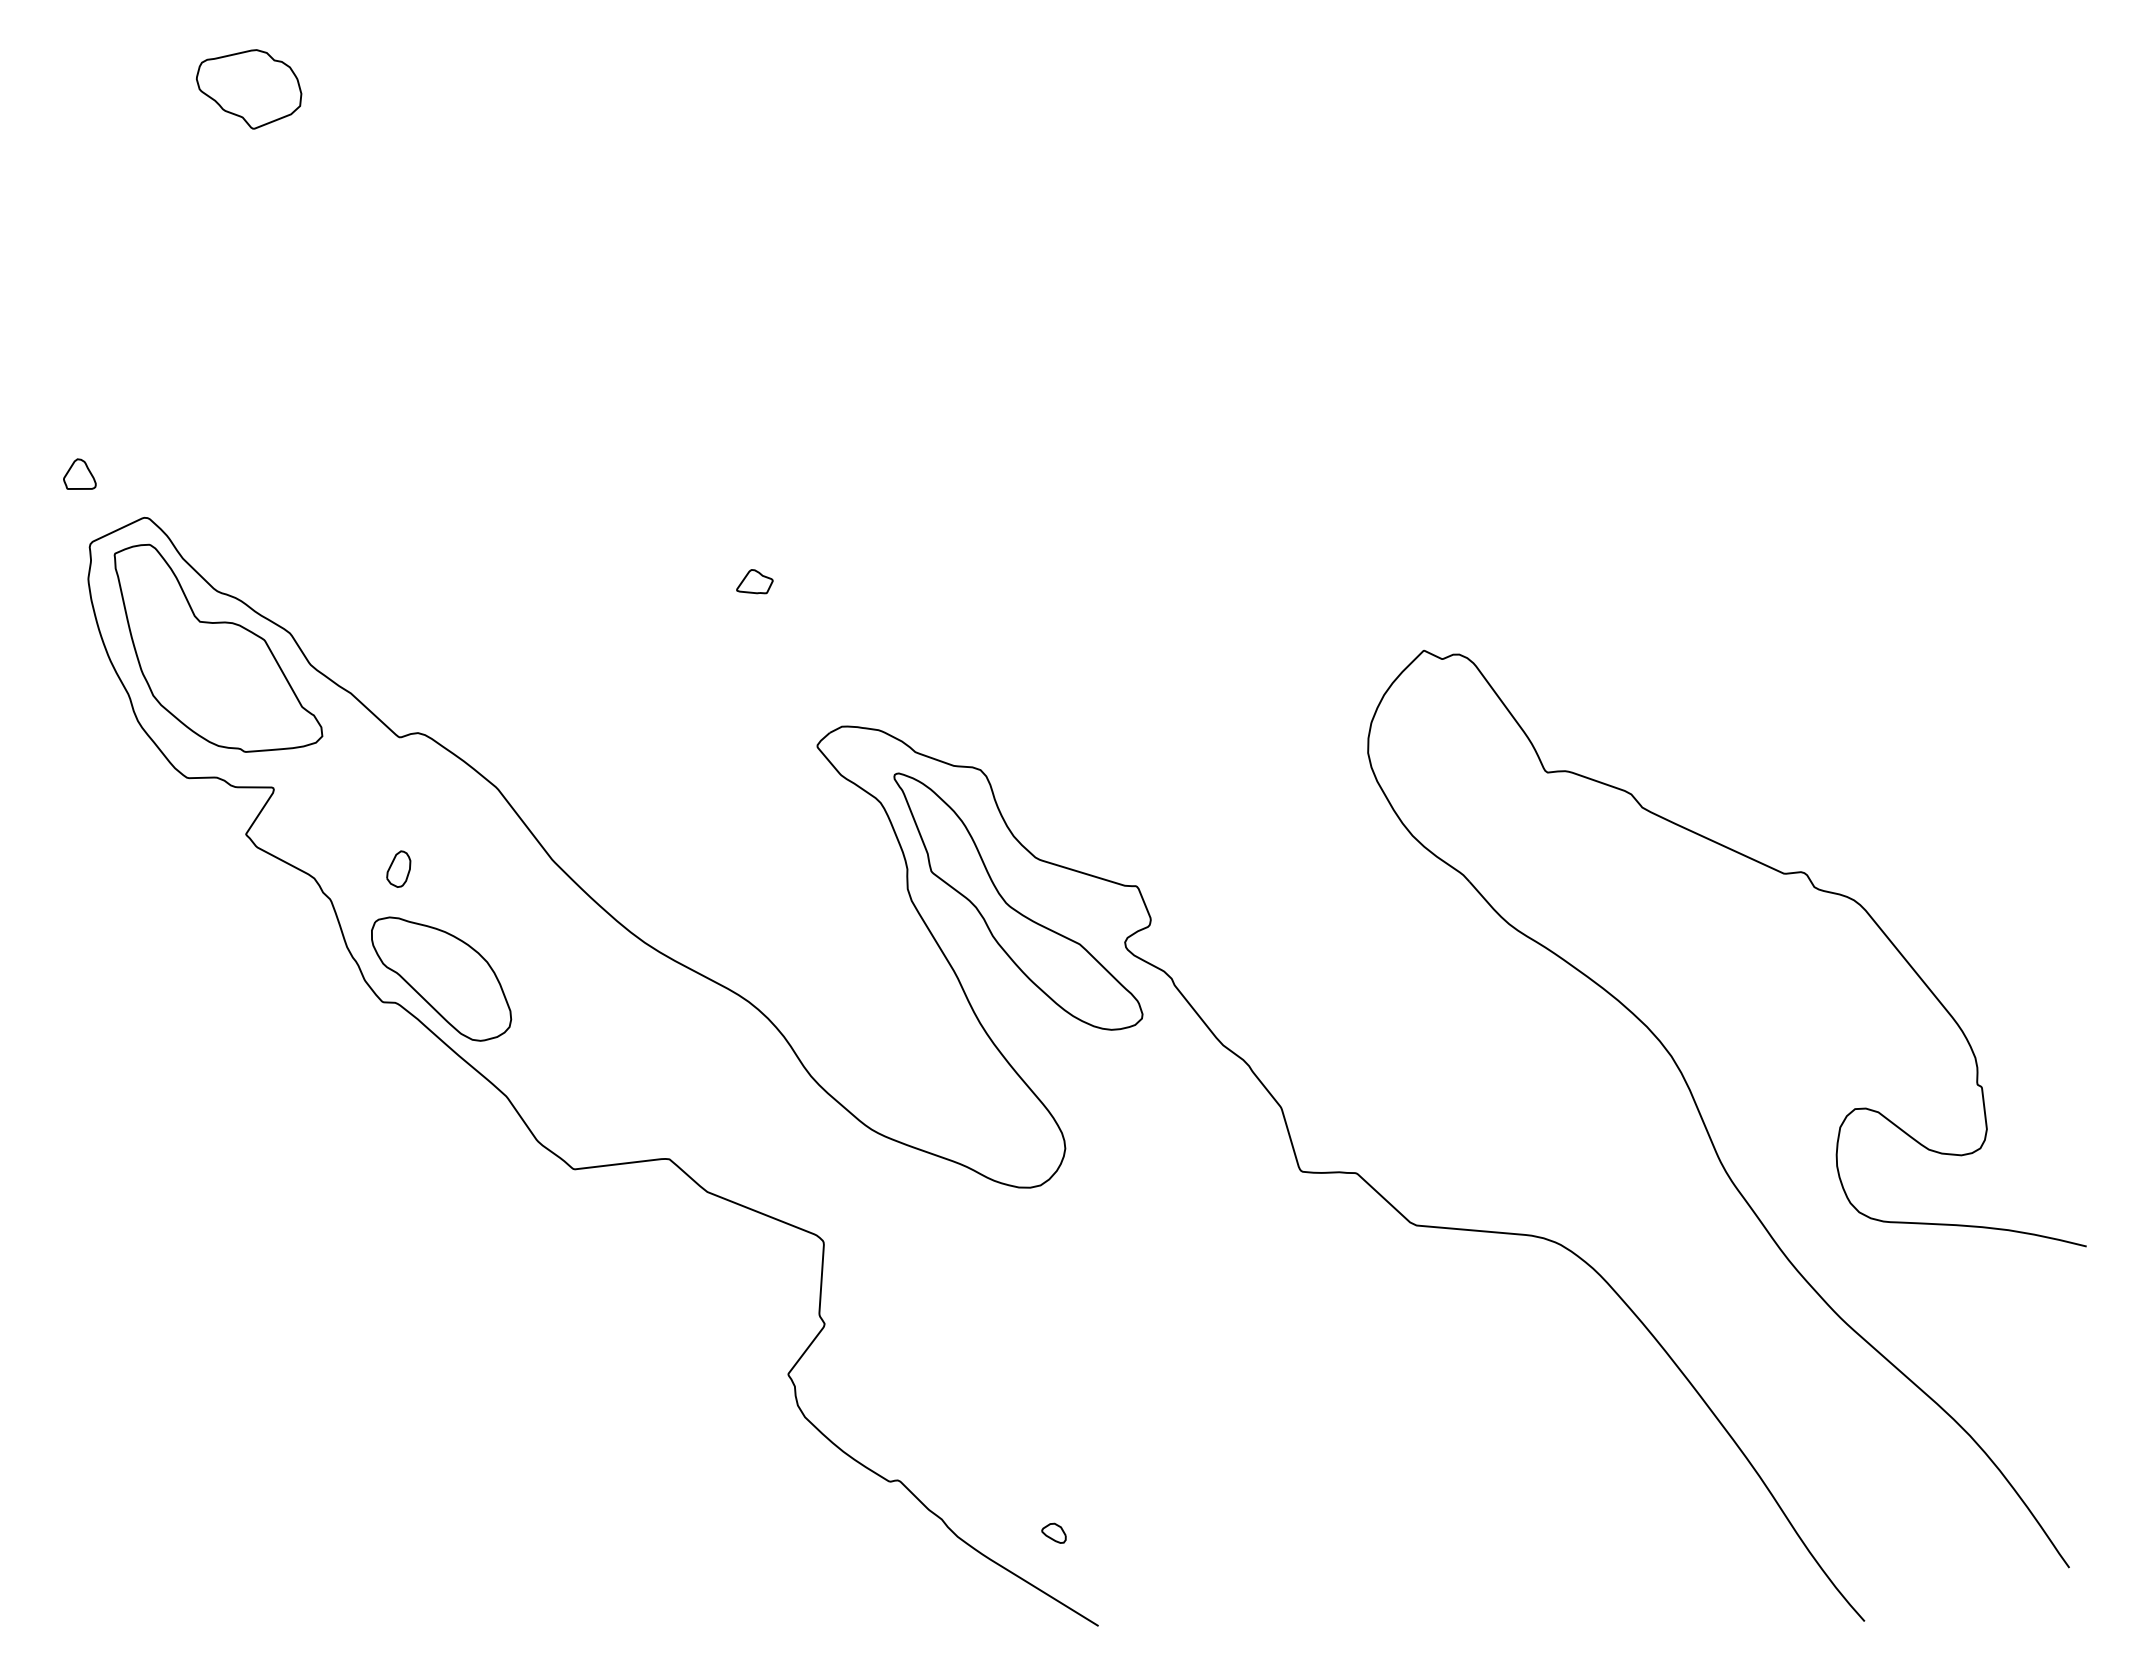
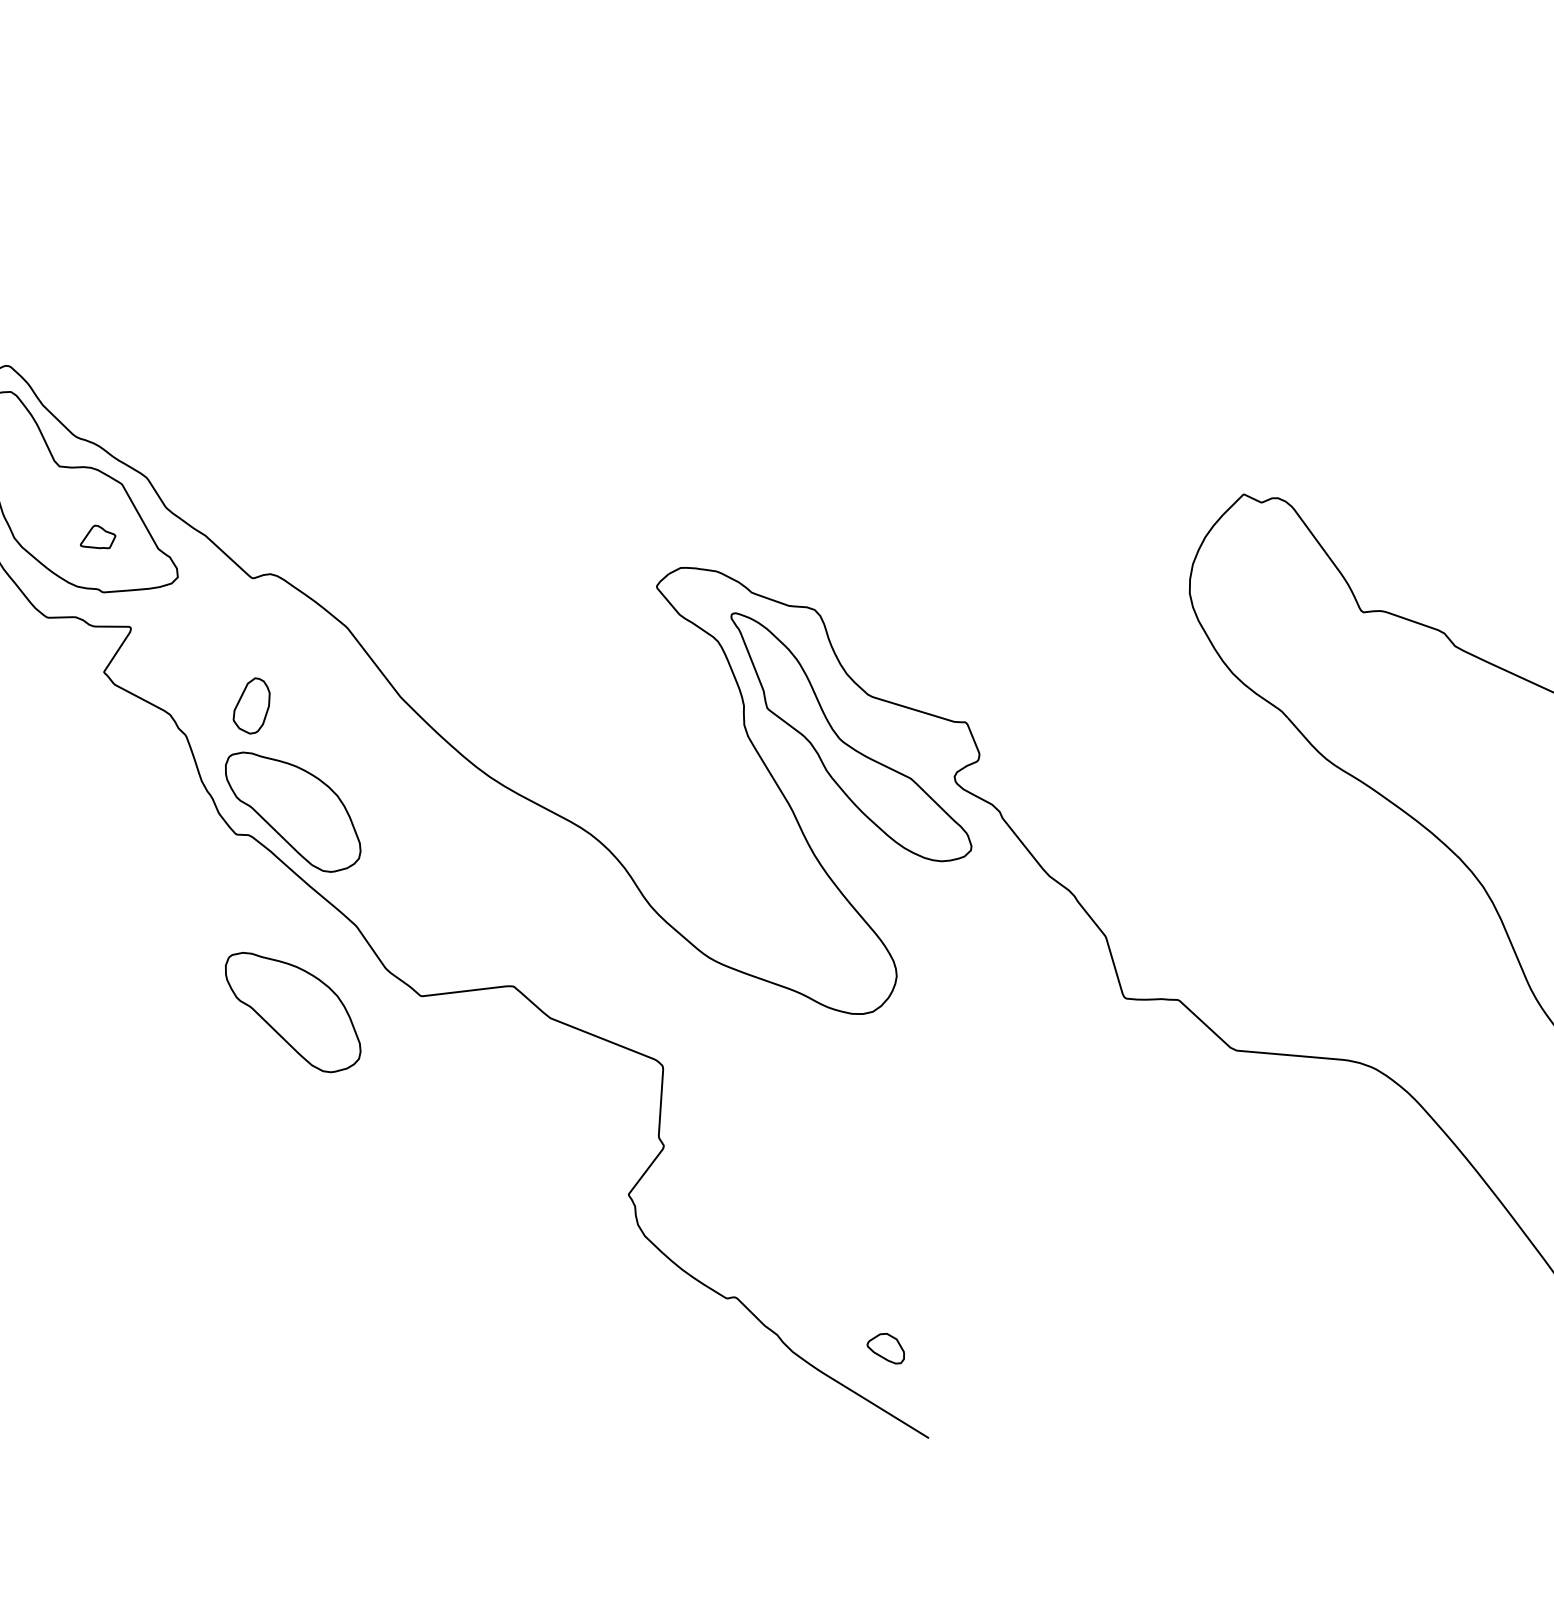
part: (754, 581) -> (97, 536), moved
part: (398, 868) -> (251, 705), size x1.6
part: (441, 1185) -> (293, 1011), added
part: (1053, 1532) -> (885, 1347), size x1.6

